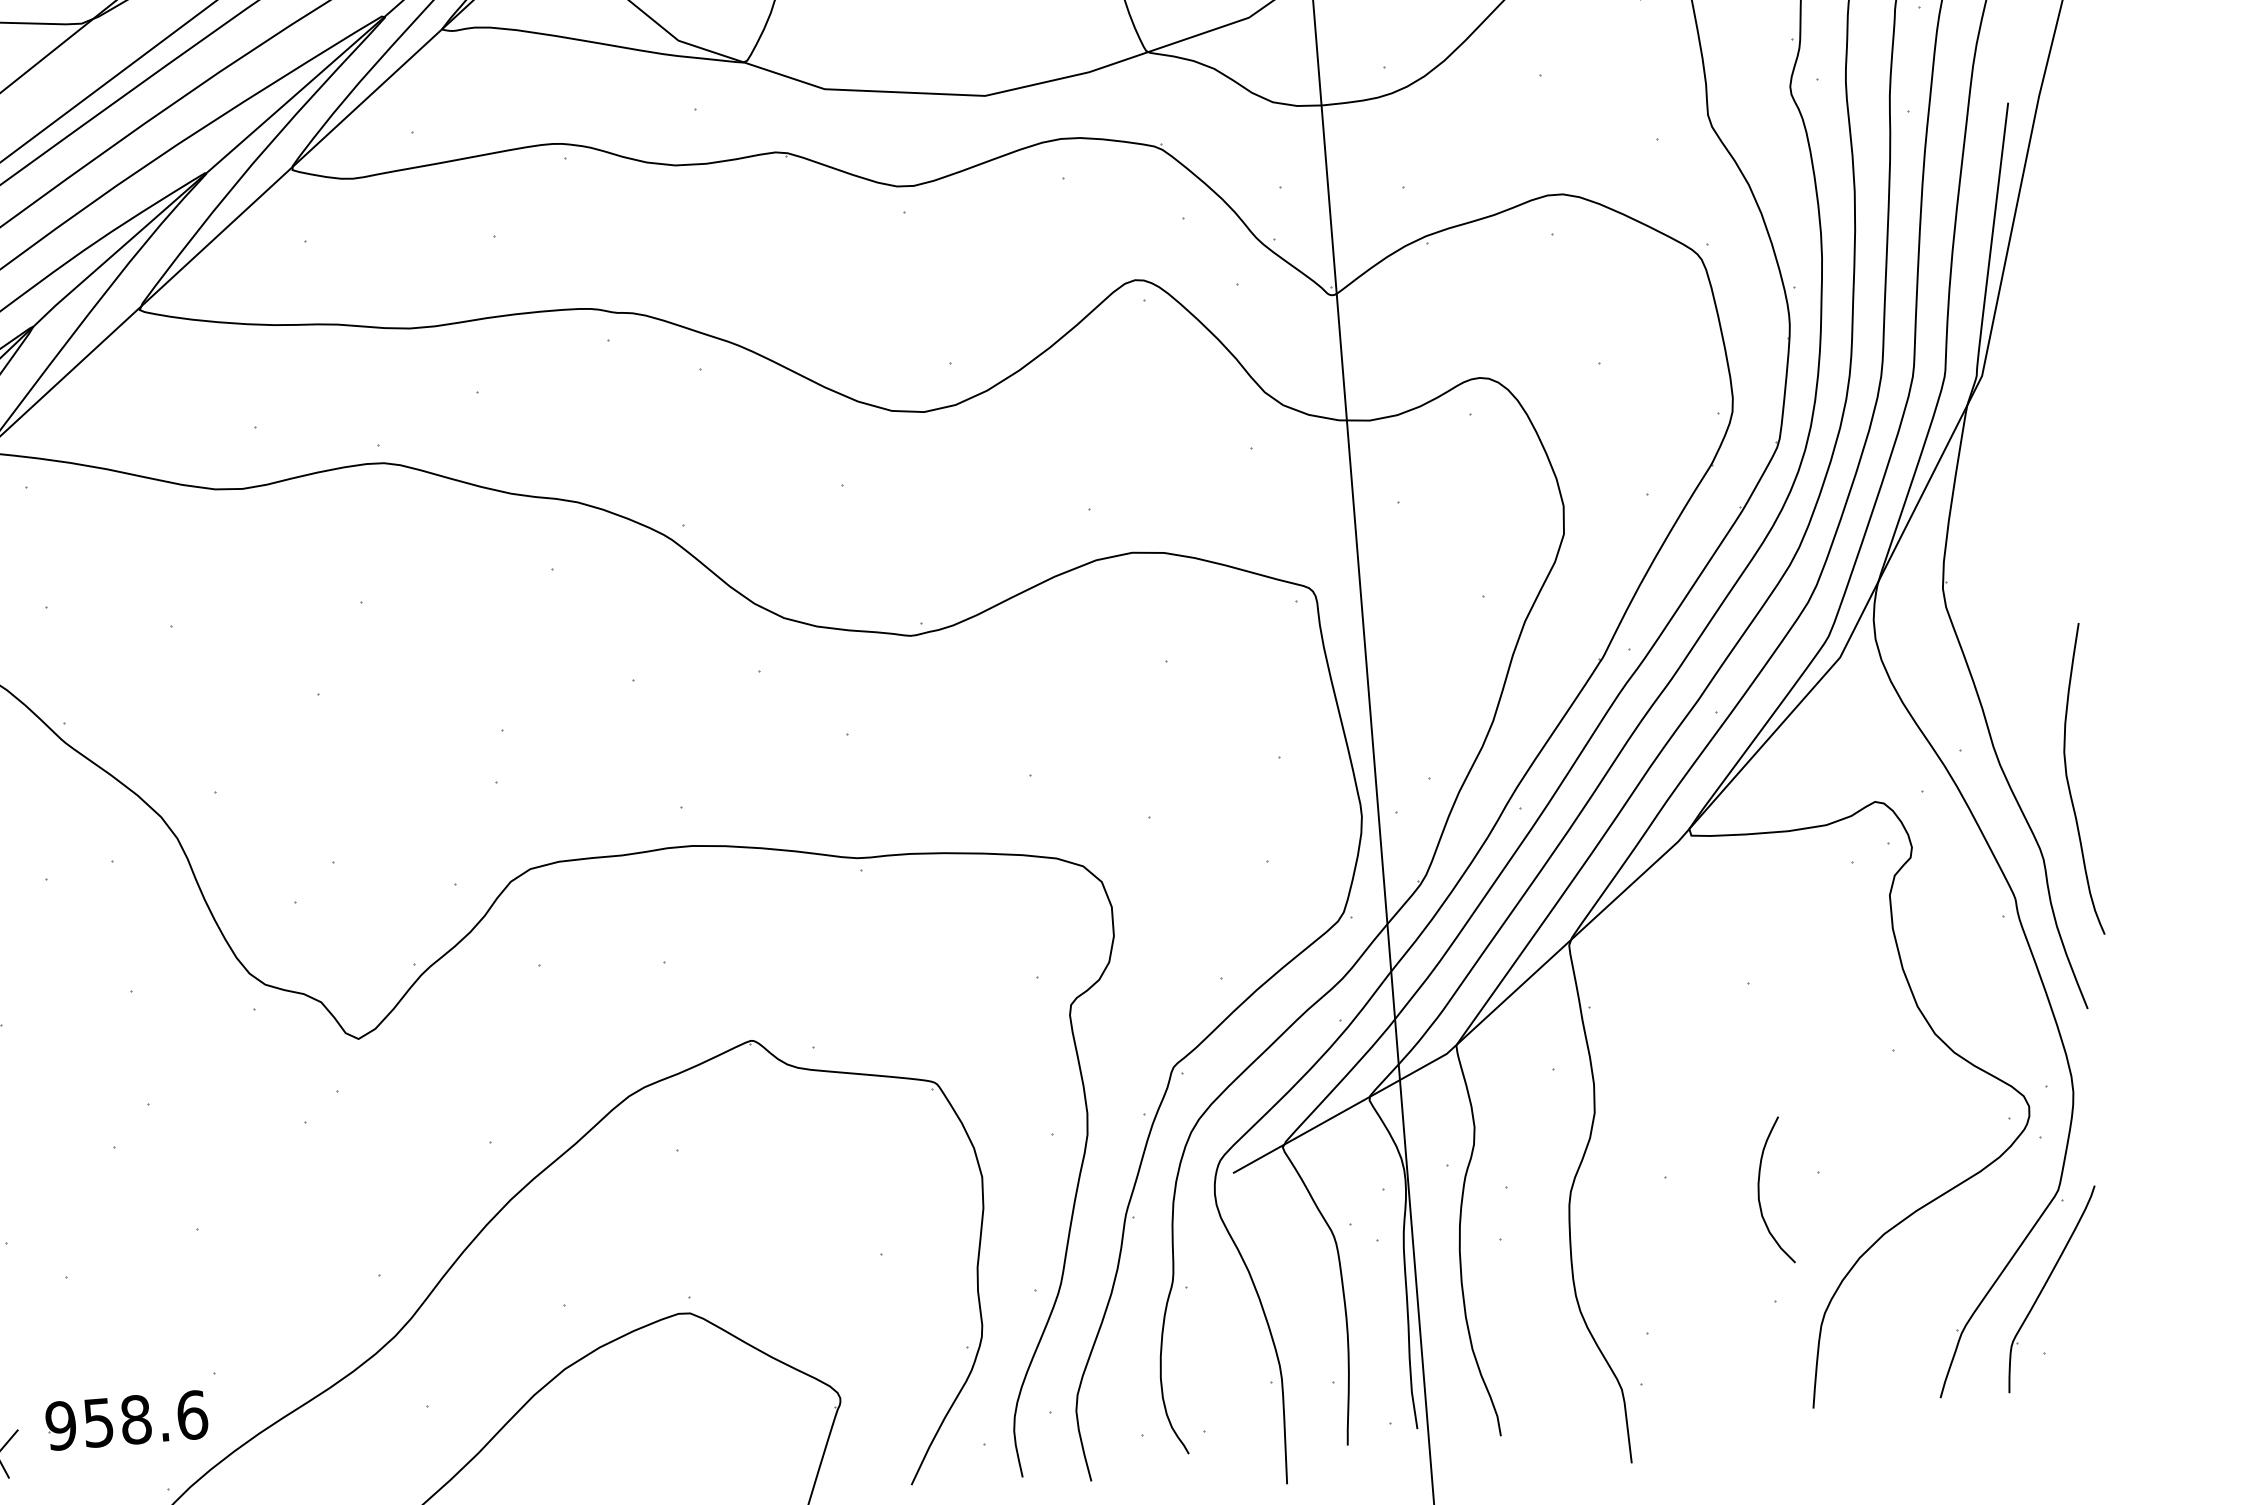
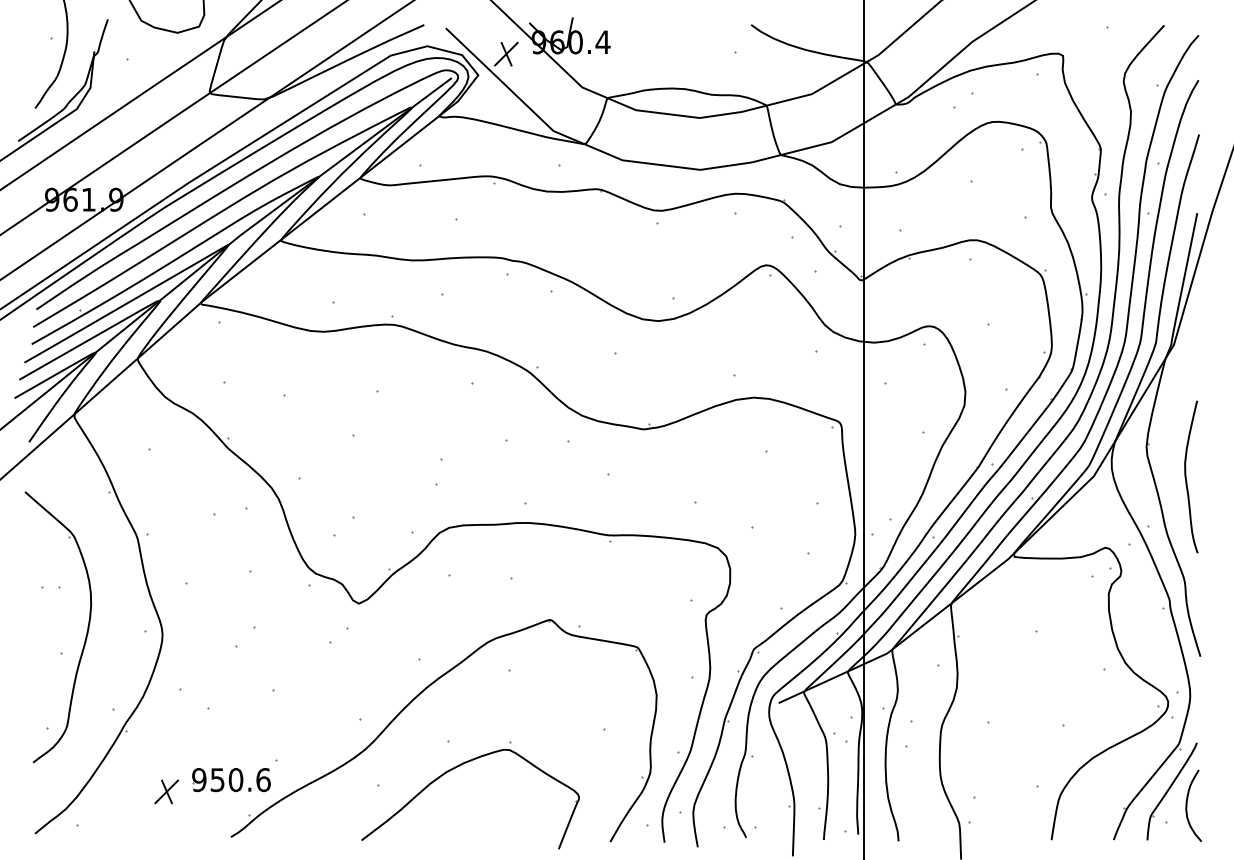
curve: (2069, 779) -> (1186, 476), moved
curve: (1760, 1191) -> (1187, 805), moved
text: (134, 1418) -> (235, 779), 958.6 -> 950.6

